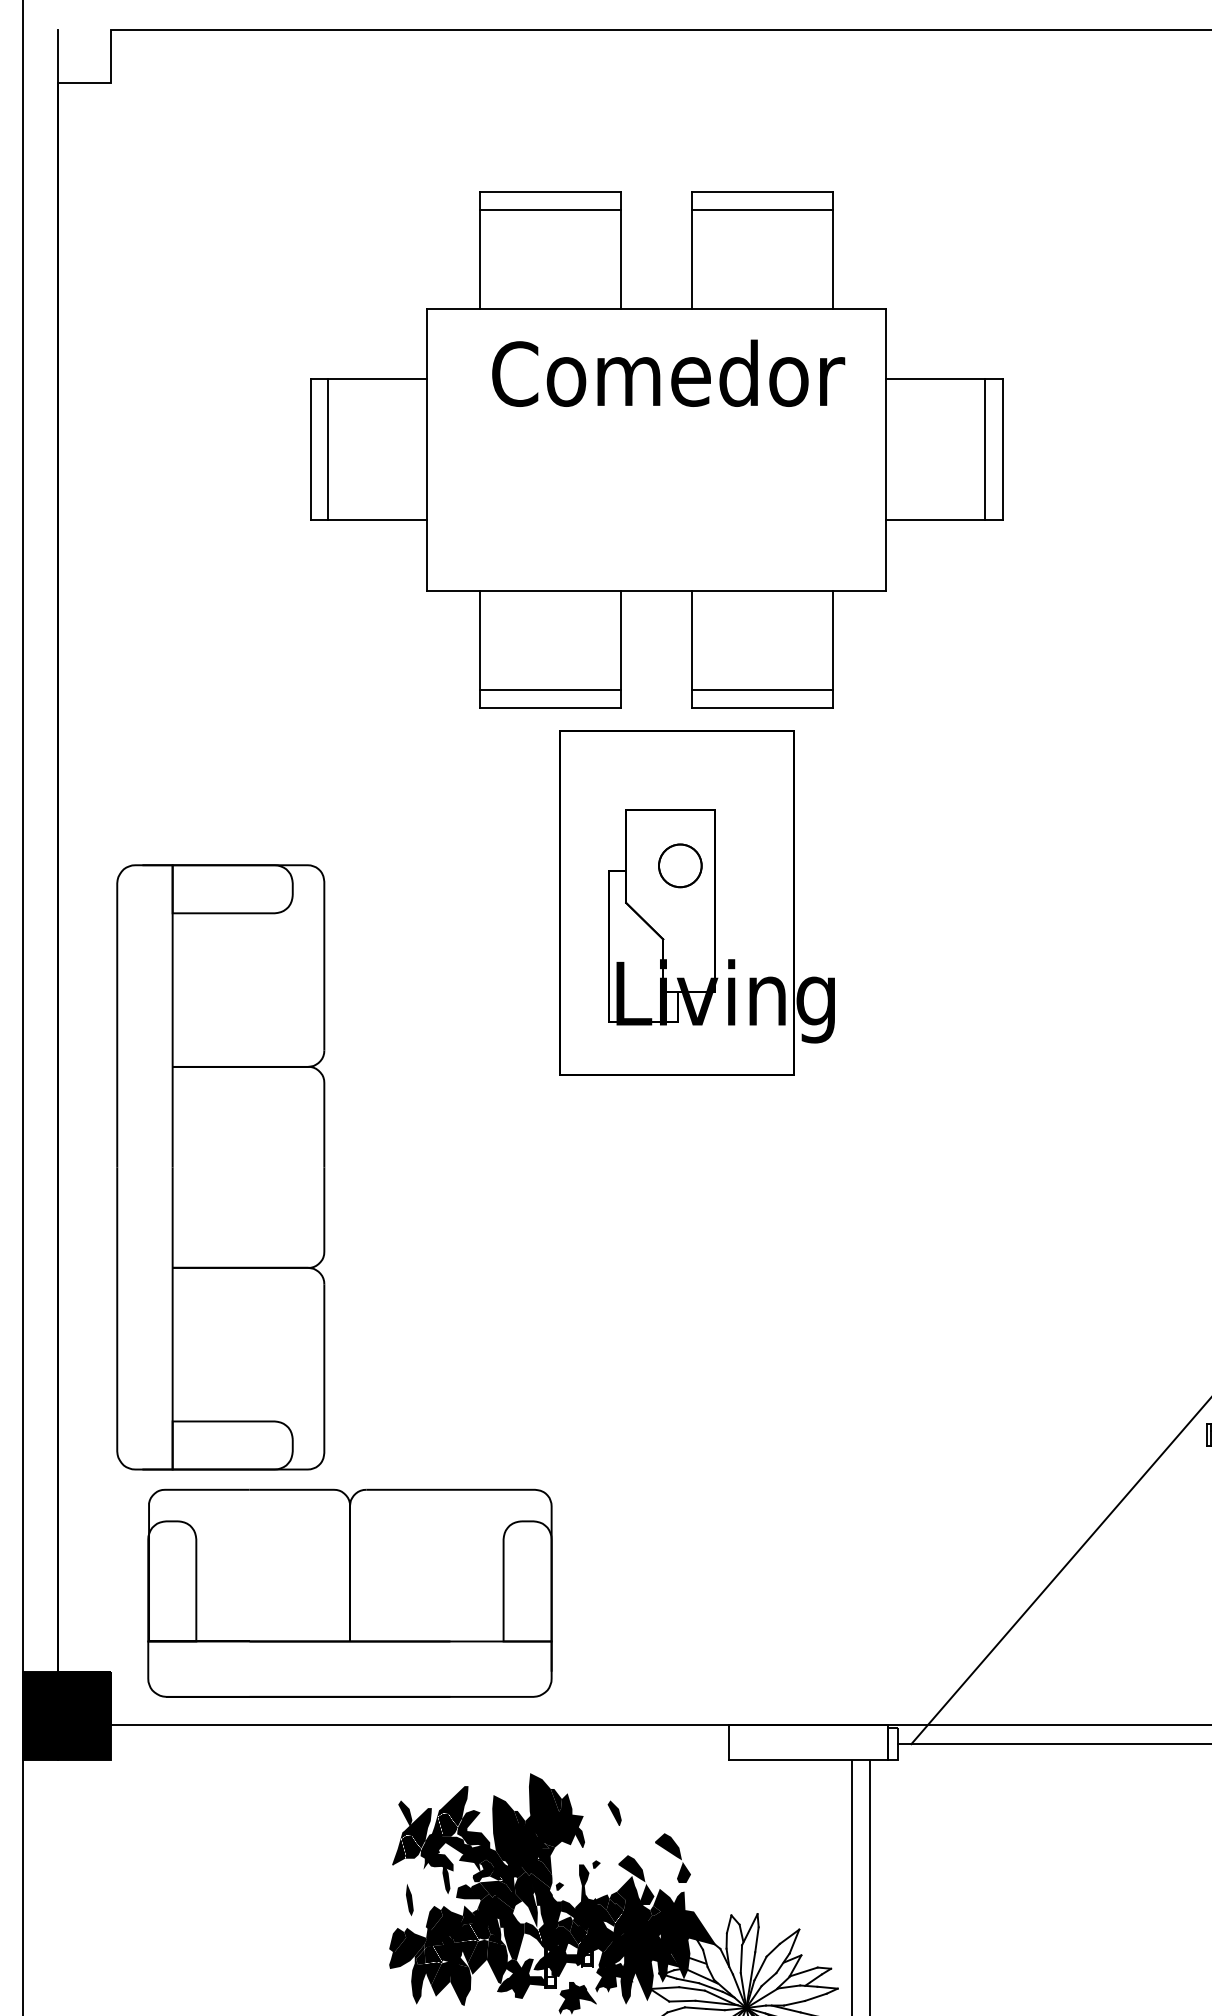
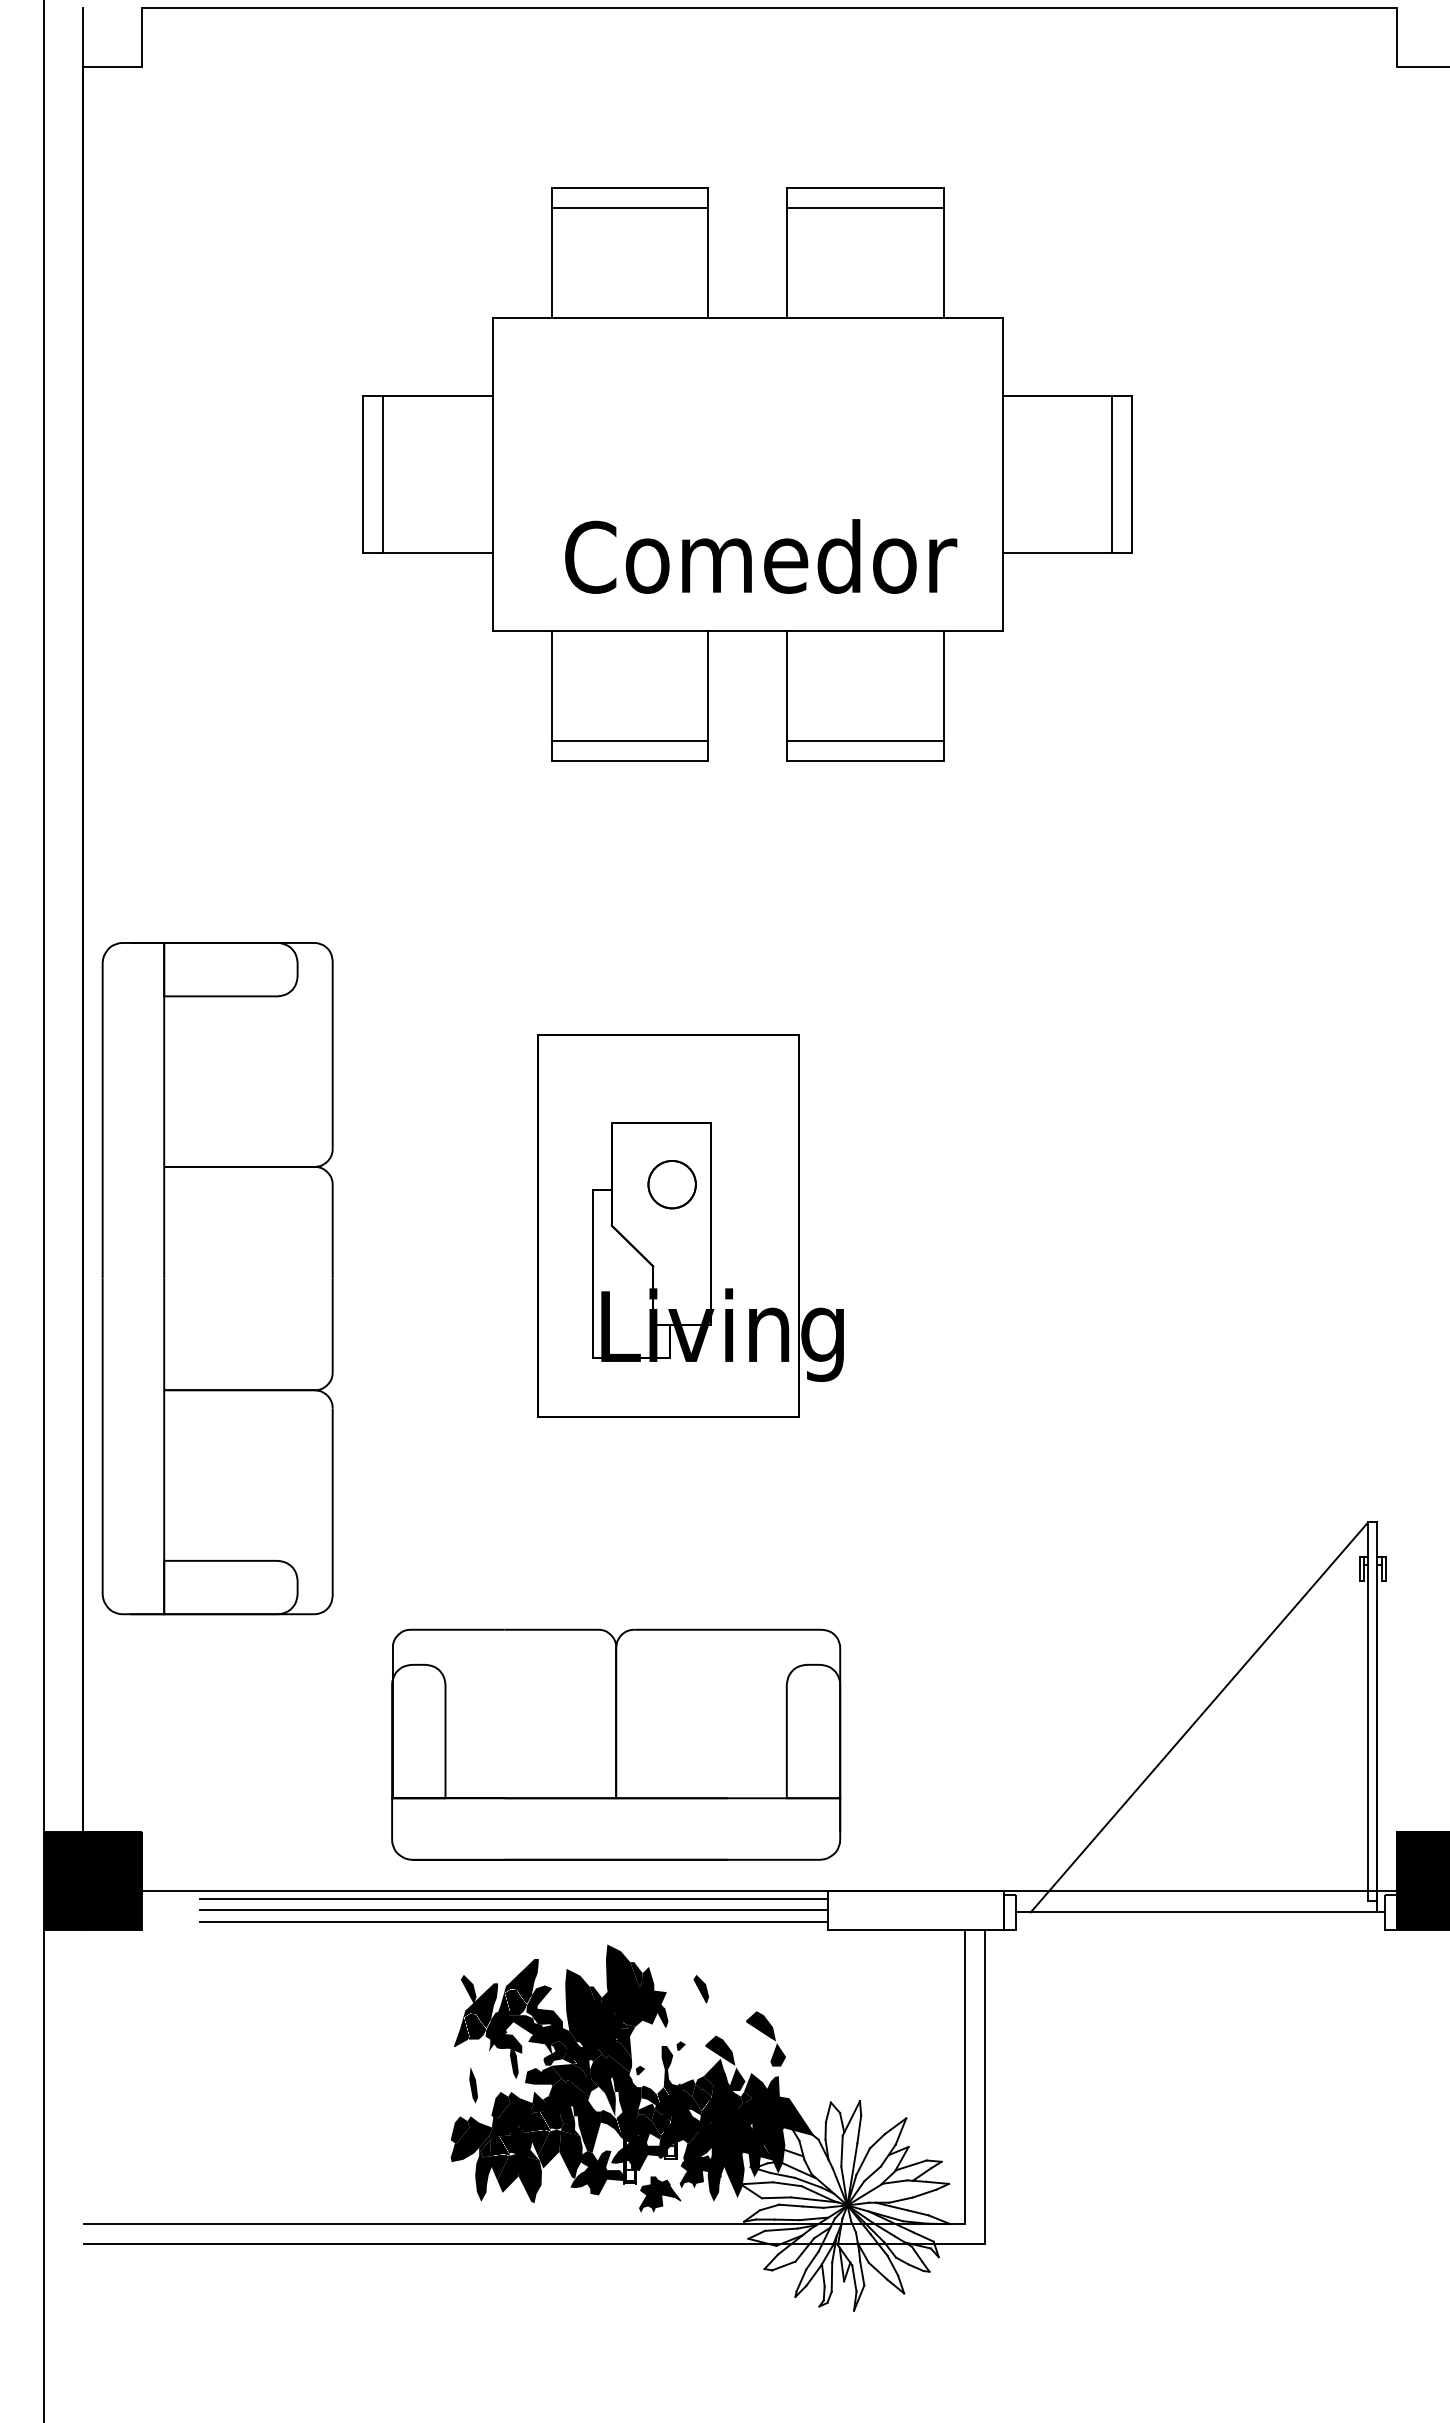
text: (668, 373) -> (761, 556), moved
part: (696, 902) -> (690, 1225), moved
part: (220, 1167) -> (217, 1278), moved
part: (350, 1593) -> (616, 1744), moved
line: (445, 1731) -> (513, 1898), added
line: (445, 1742) -> (513, 1910), added
line: (445, 1753) -> (513, 1922), added

